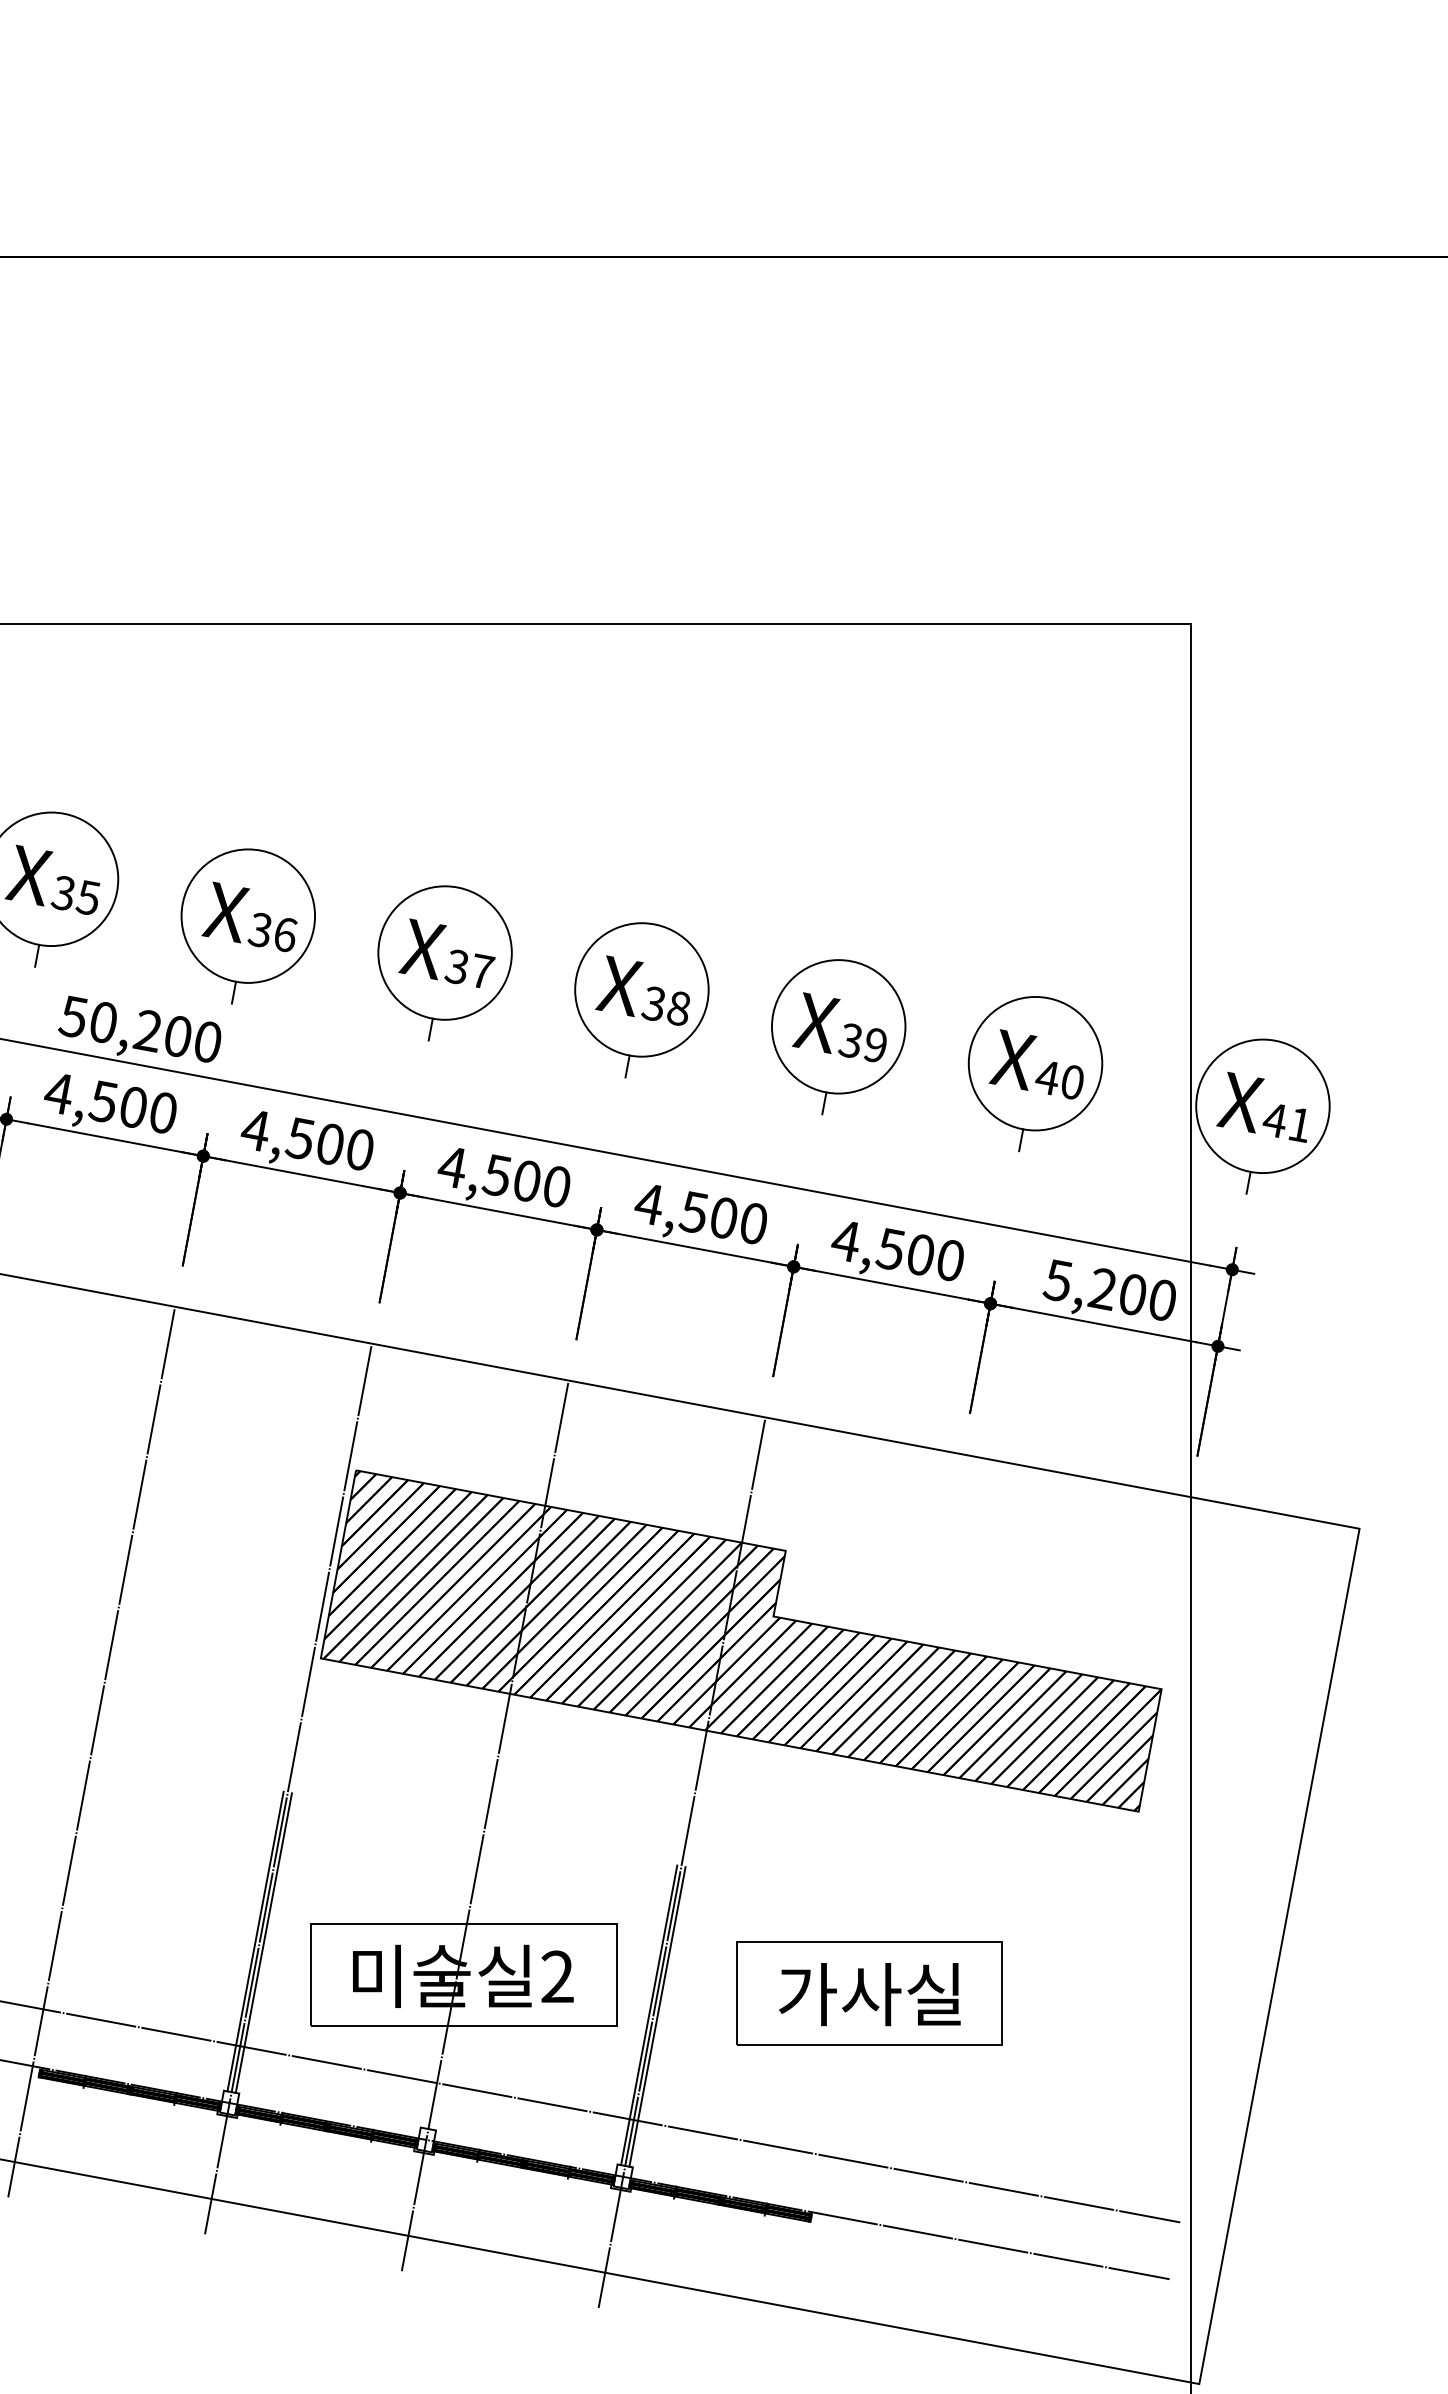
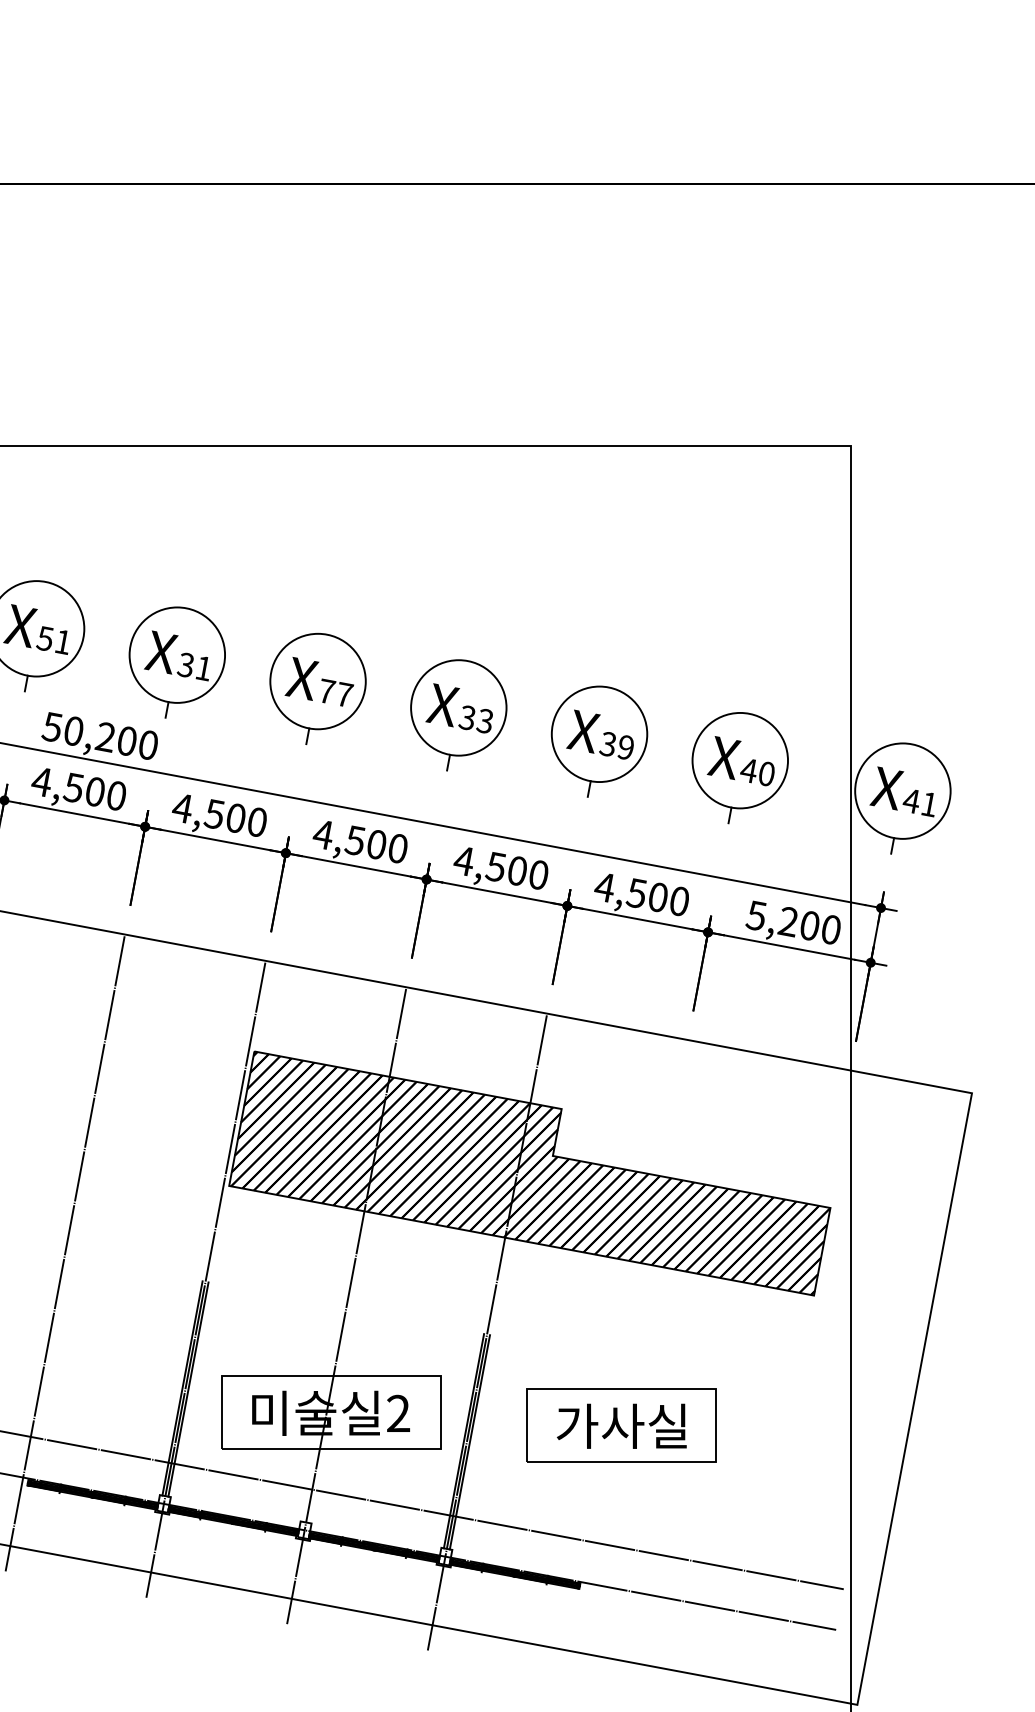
text: (75, 895) -> (53, 640), 35 -> 51
text: (285, 935) -> (203, 669), 36 -> 31
text: (457, 966) -> (326, 691), 37 -> 77
text: (678, 1008) -> (484, 721), 38 -> 33

